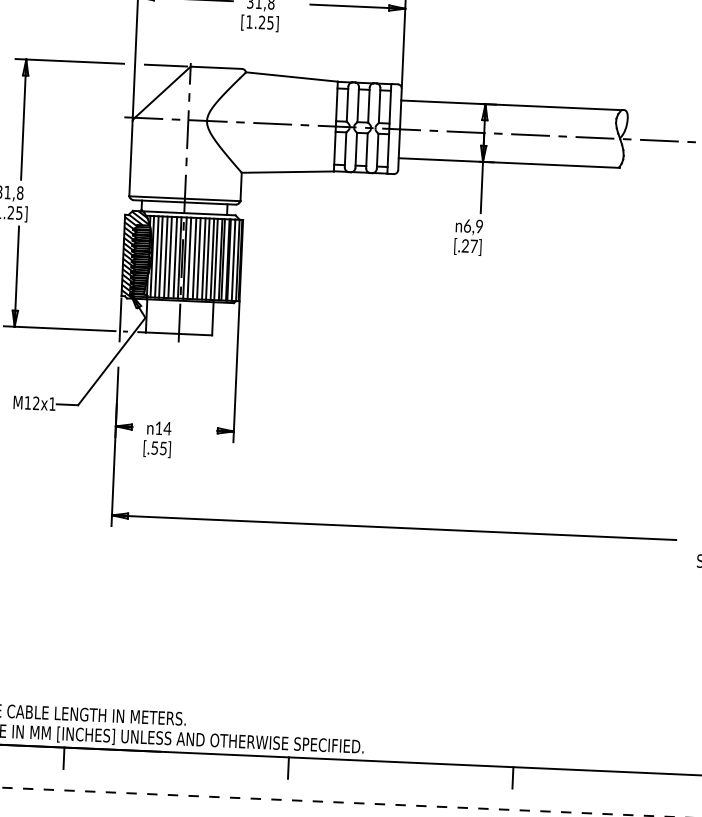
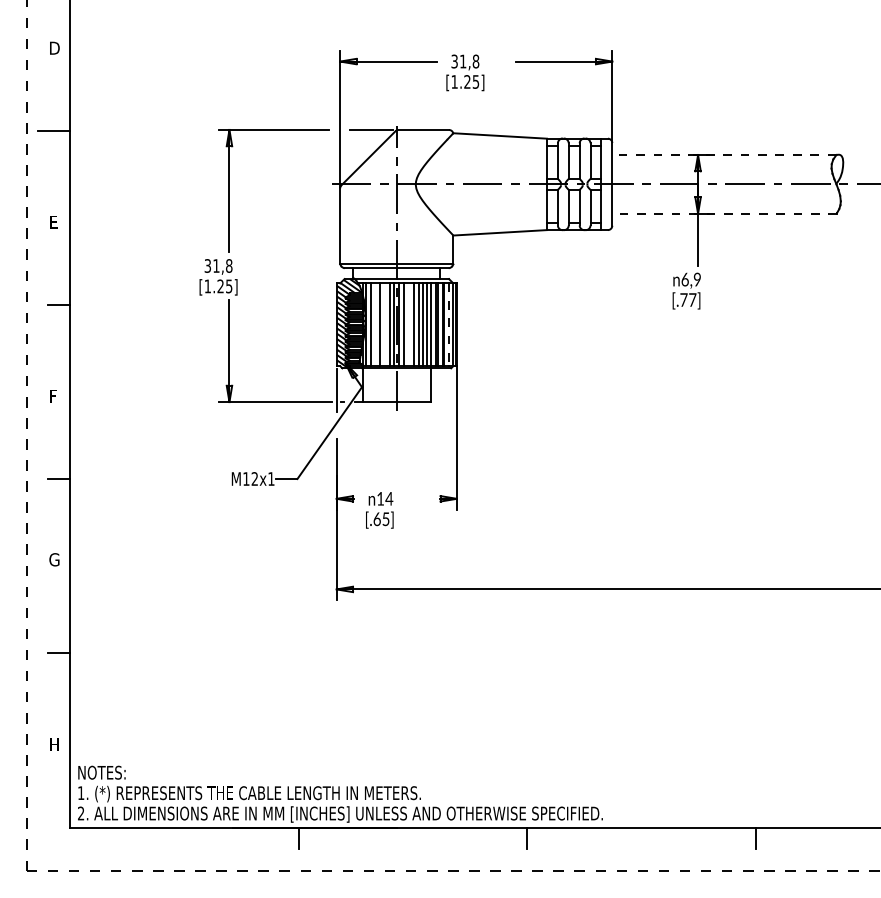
line: (510, 105) -> (723, 155), solid -> dashed
line: (508, 162) -> (724, 213), solid -> dashed
text: (465, 245) -> (683, 299), [.27] -> [.77]
line: (160, 256) -> (374, 324), removed
line: (170, 257) -> (384, 324), removed
line: (194, 258) -> (409, 324), removed
line: (233, 260) -> (448, 325), solid -> dashed
text: (154, 447) -> (376, 518), [.55] -> [.65]

